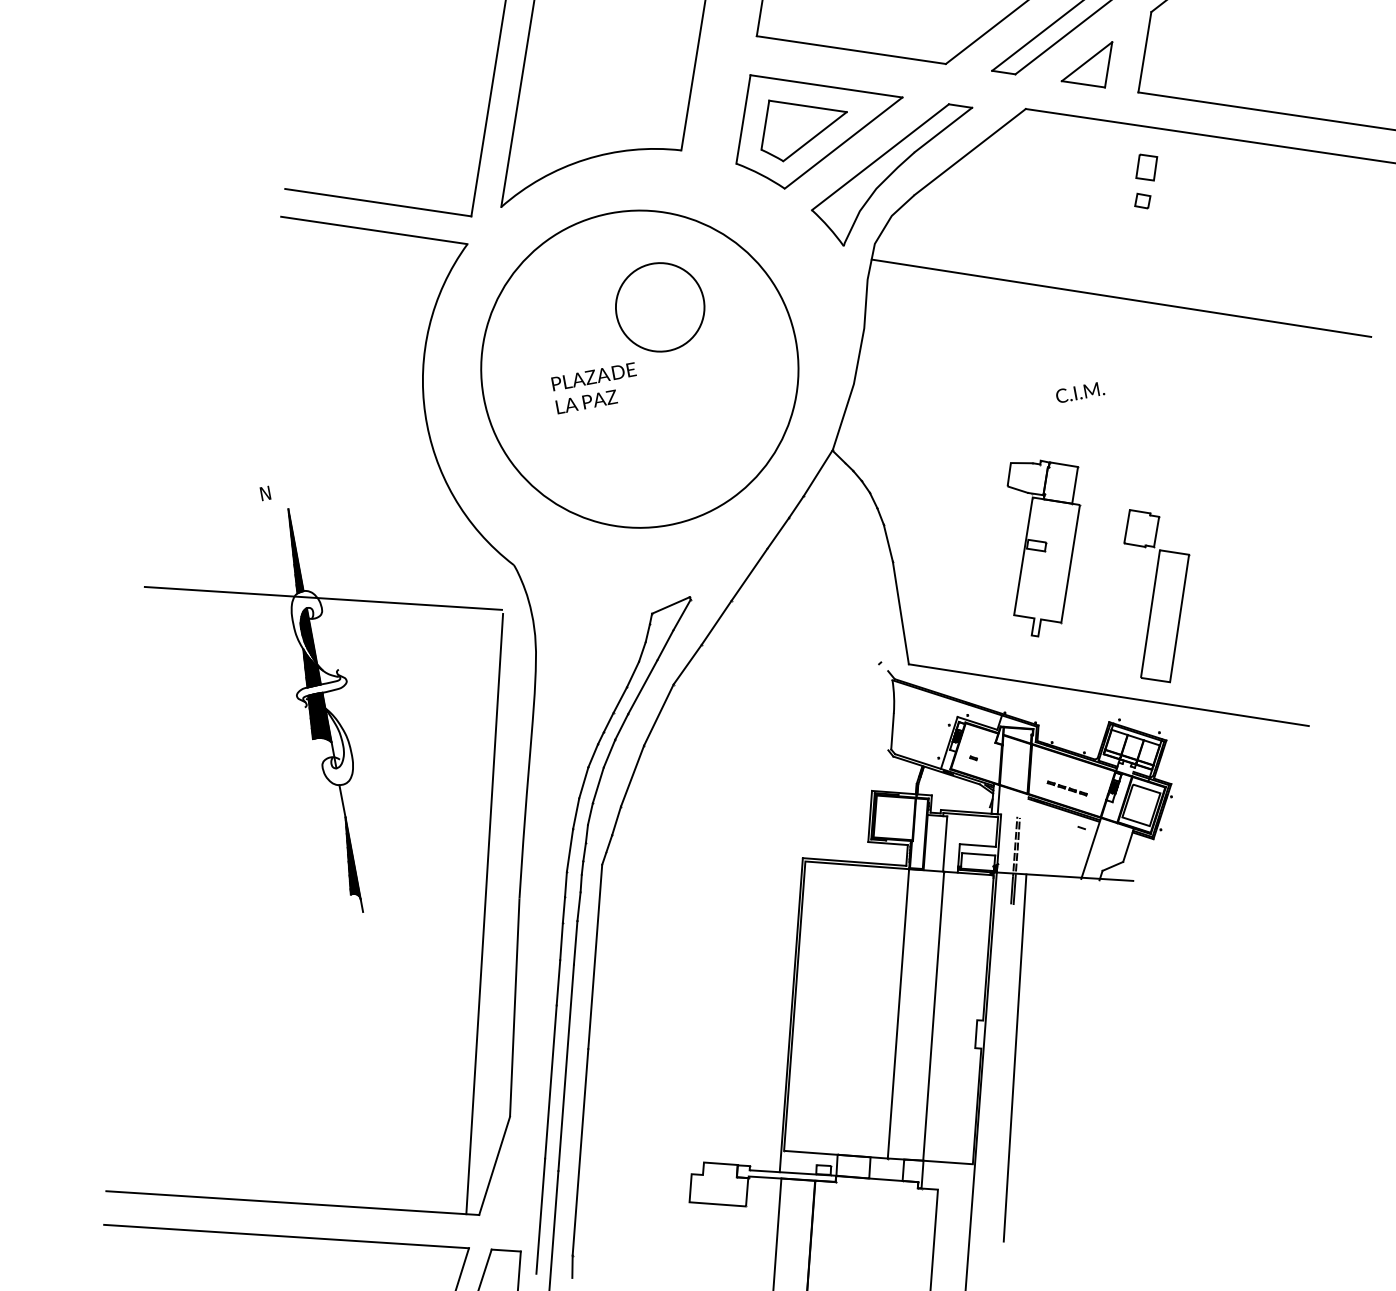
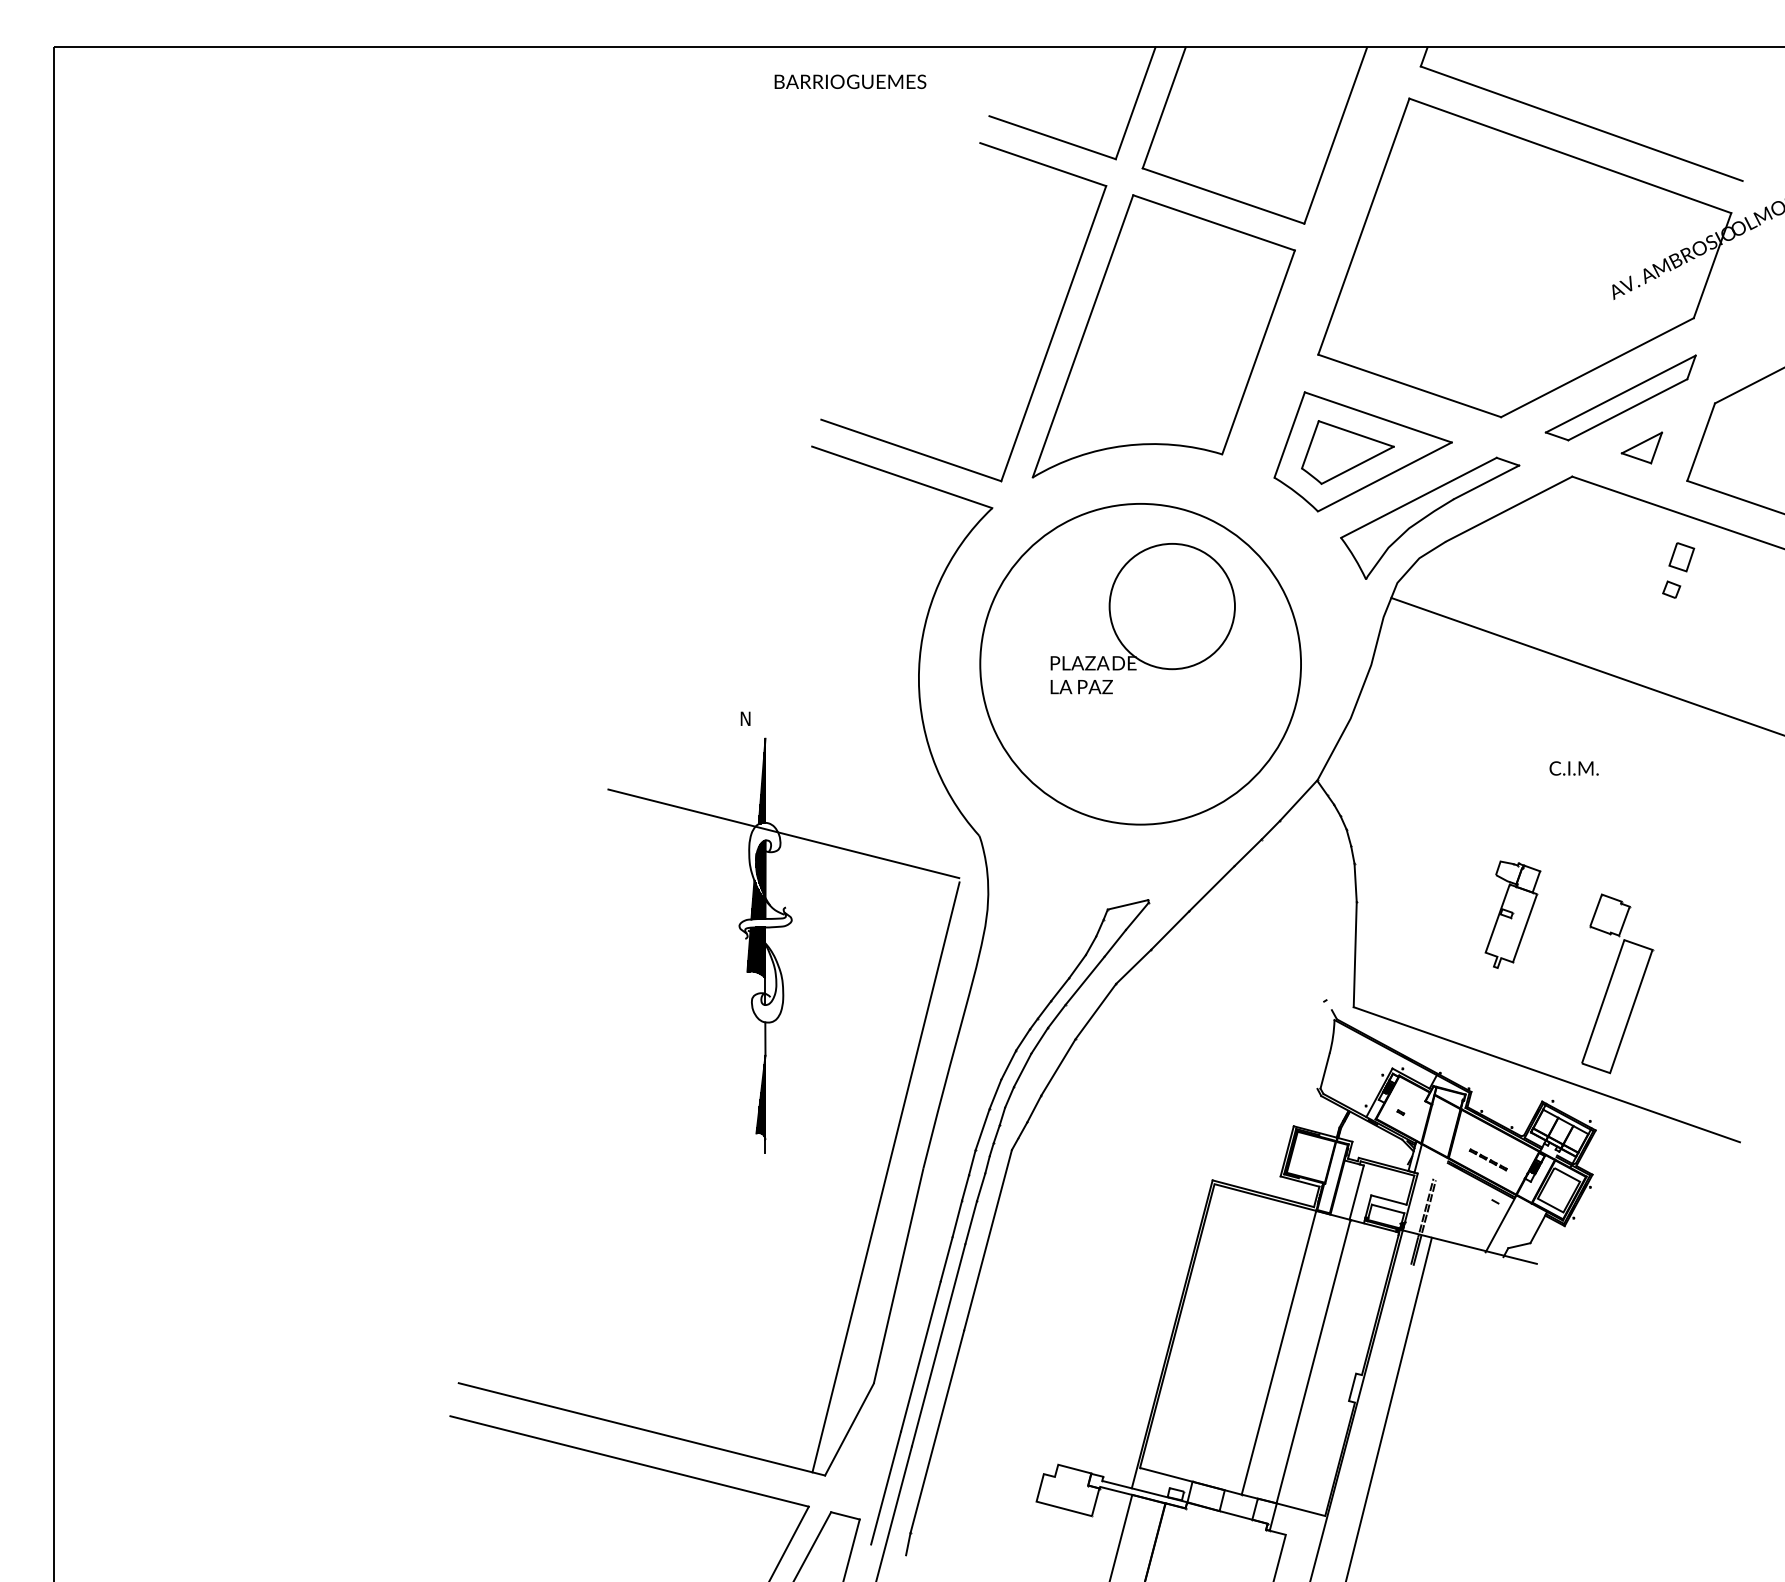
part: (1087, 68) -> (1641, 447), size x0.7
circle: (660, 307) -> (1172, 606), size x1.4
part: (1046, 545) -> (1512, 914), size x0.6

